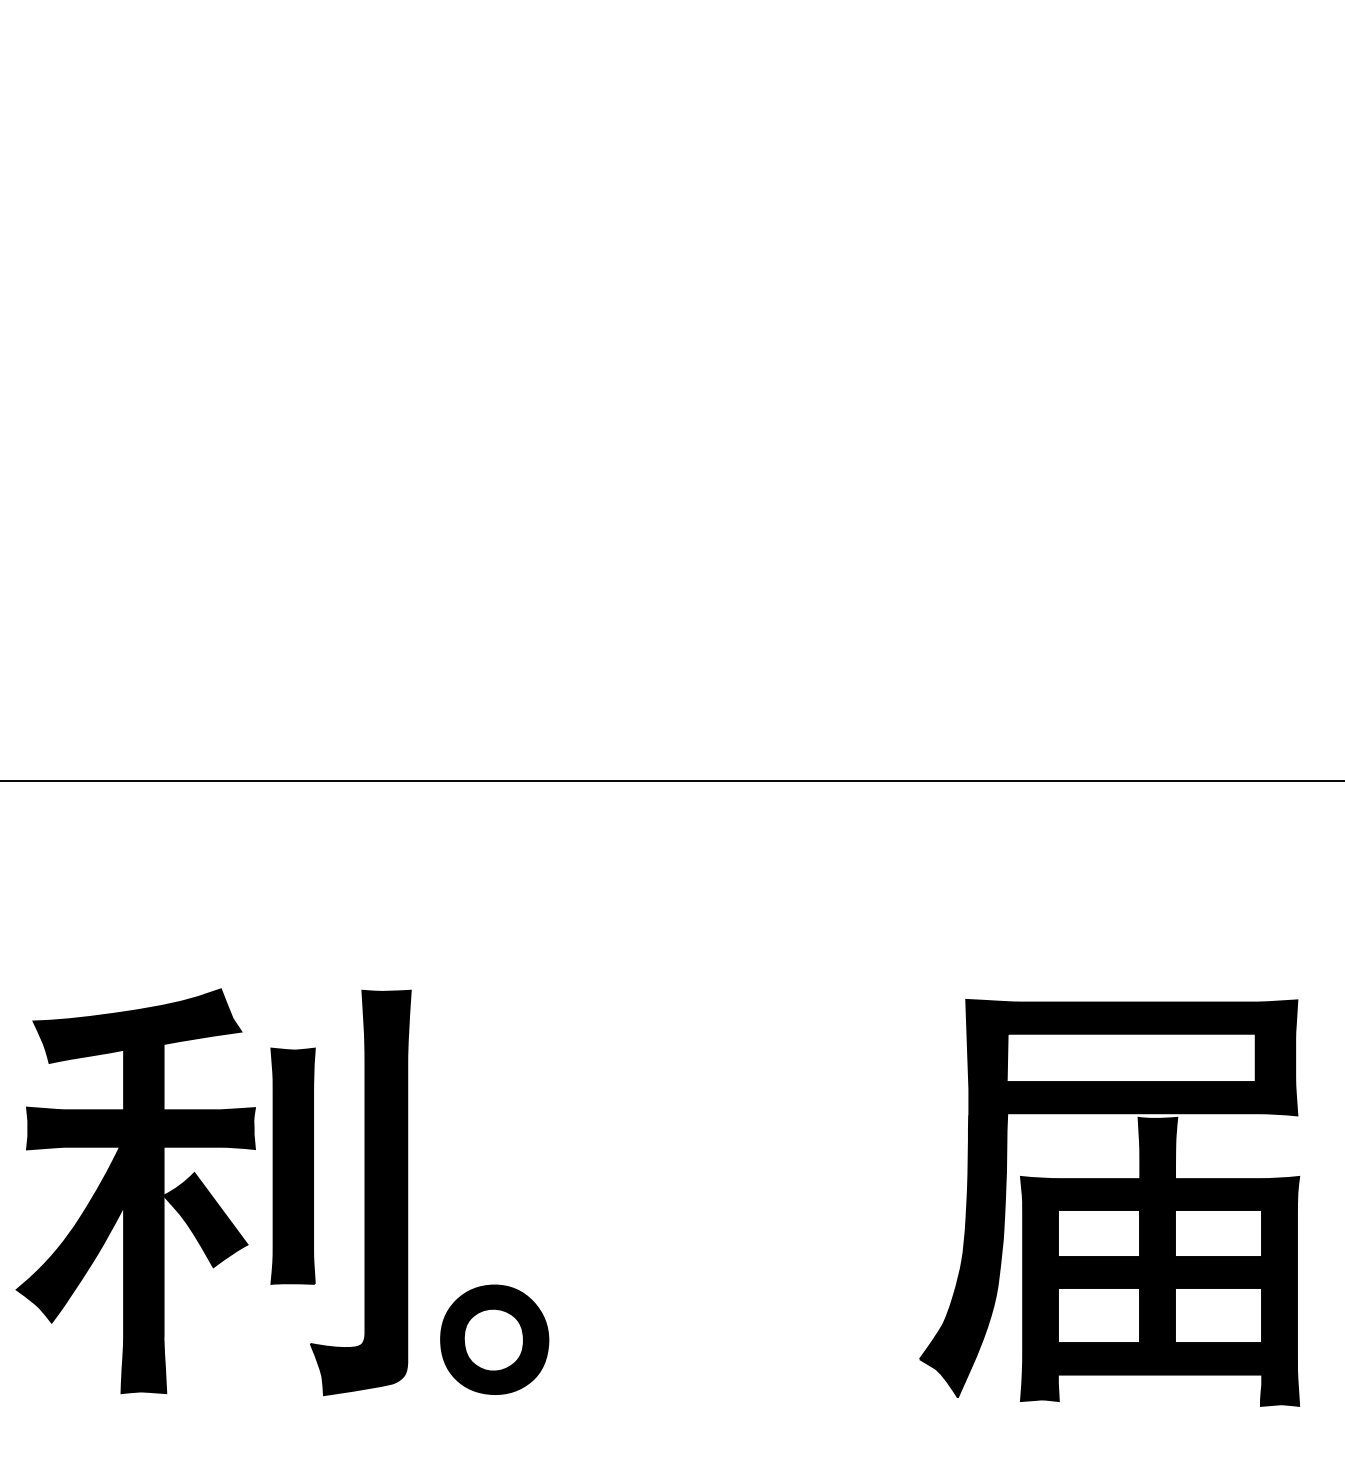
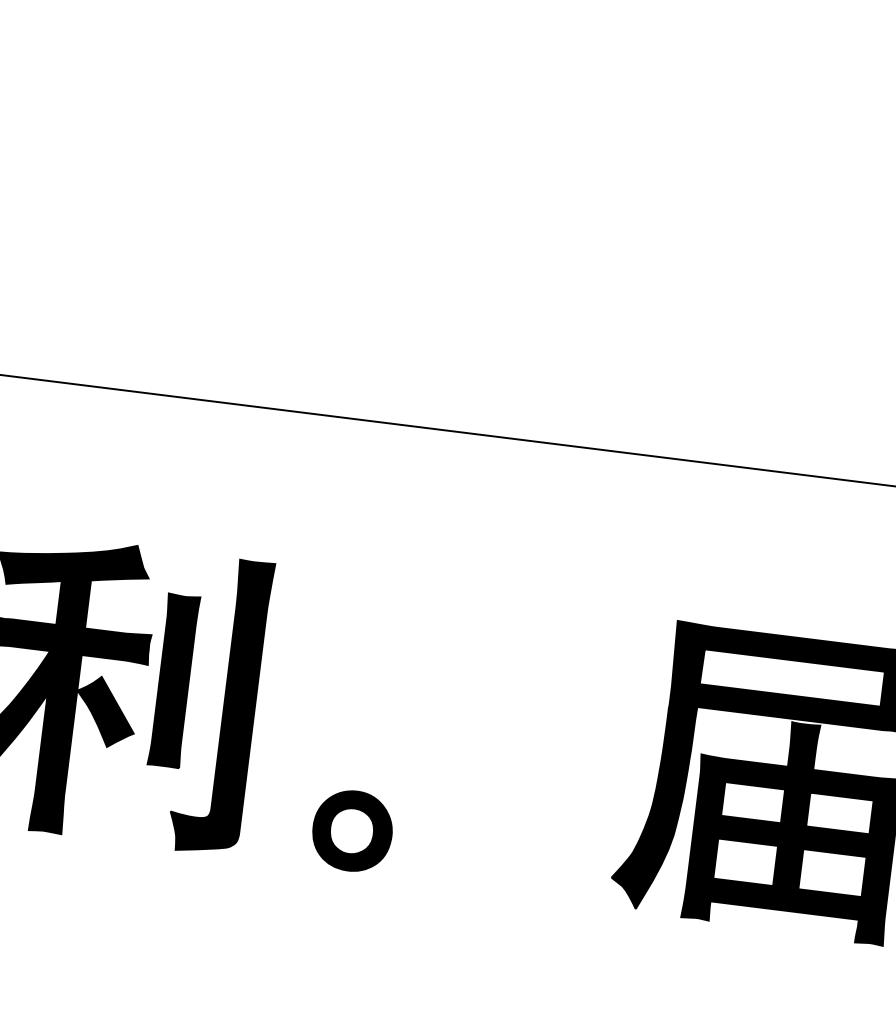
part: (494, 1339) -> (352, 830), moved

